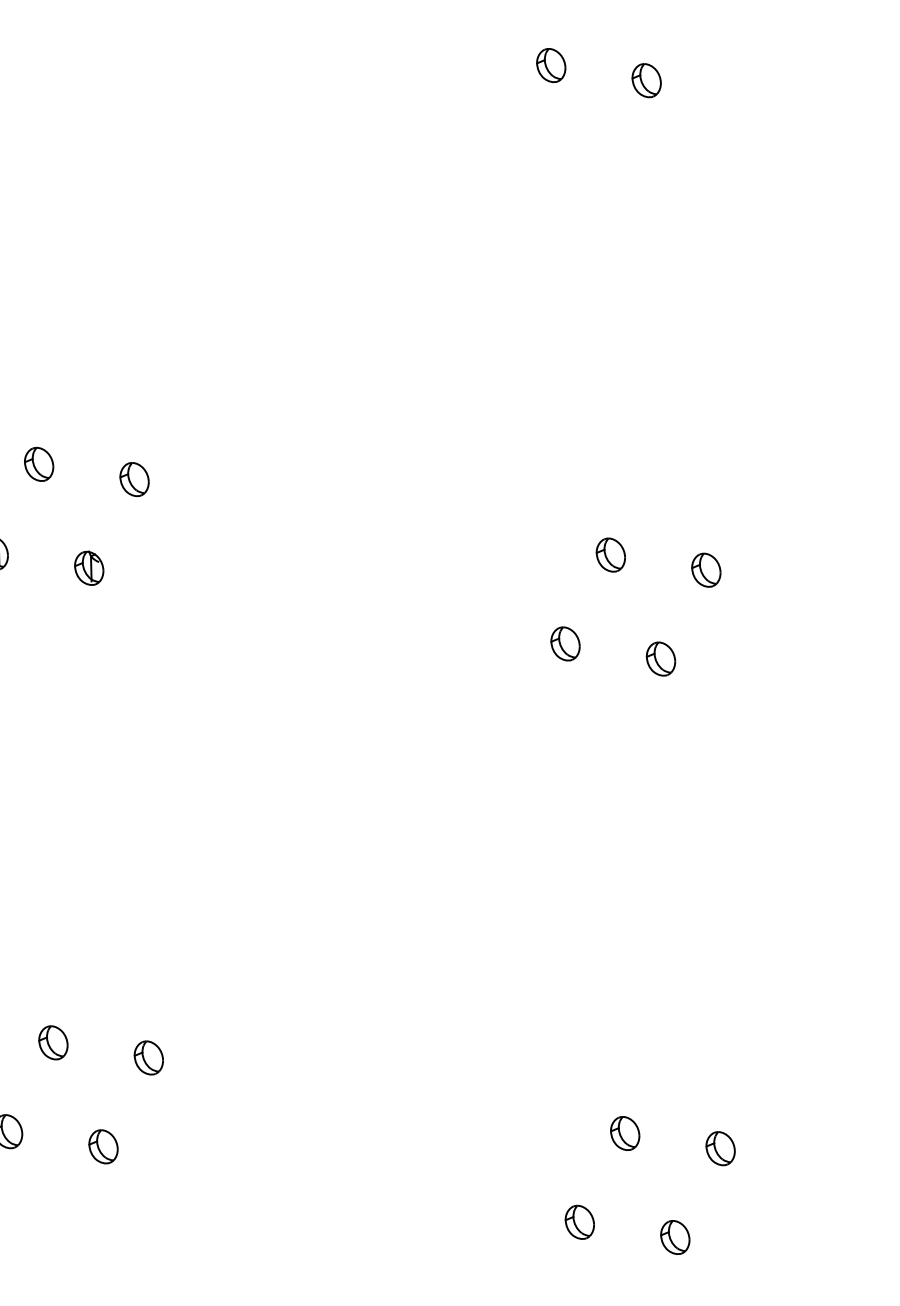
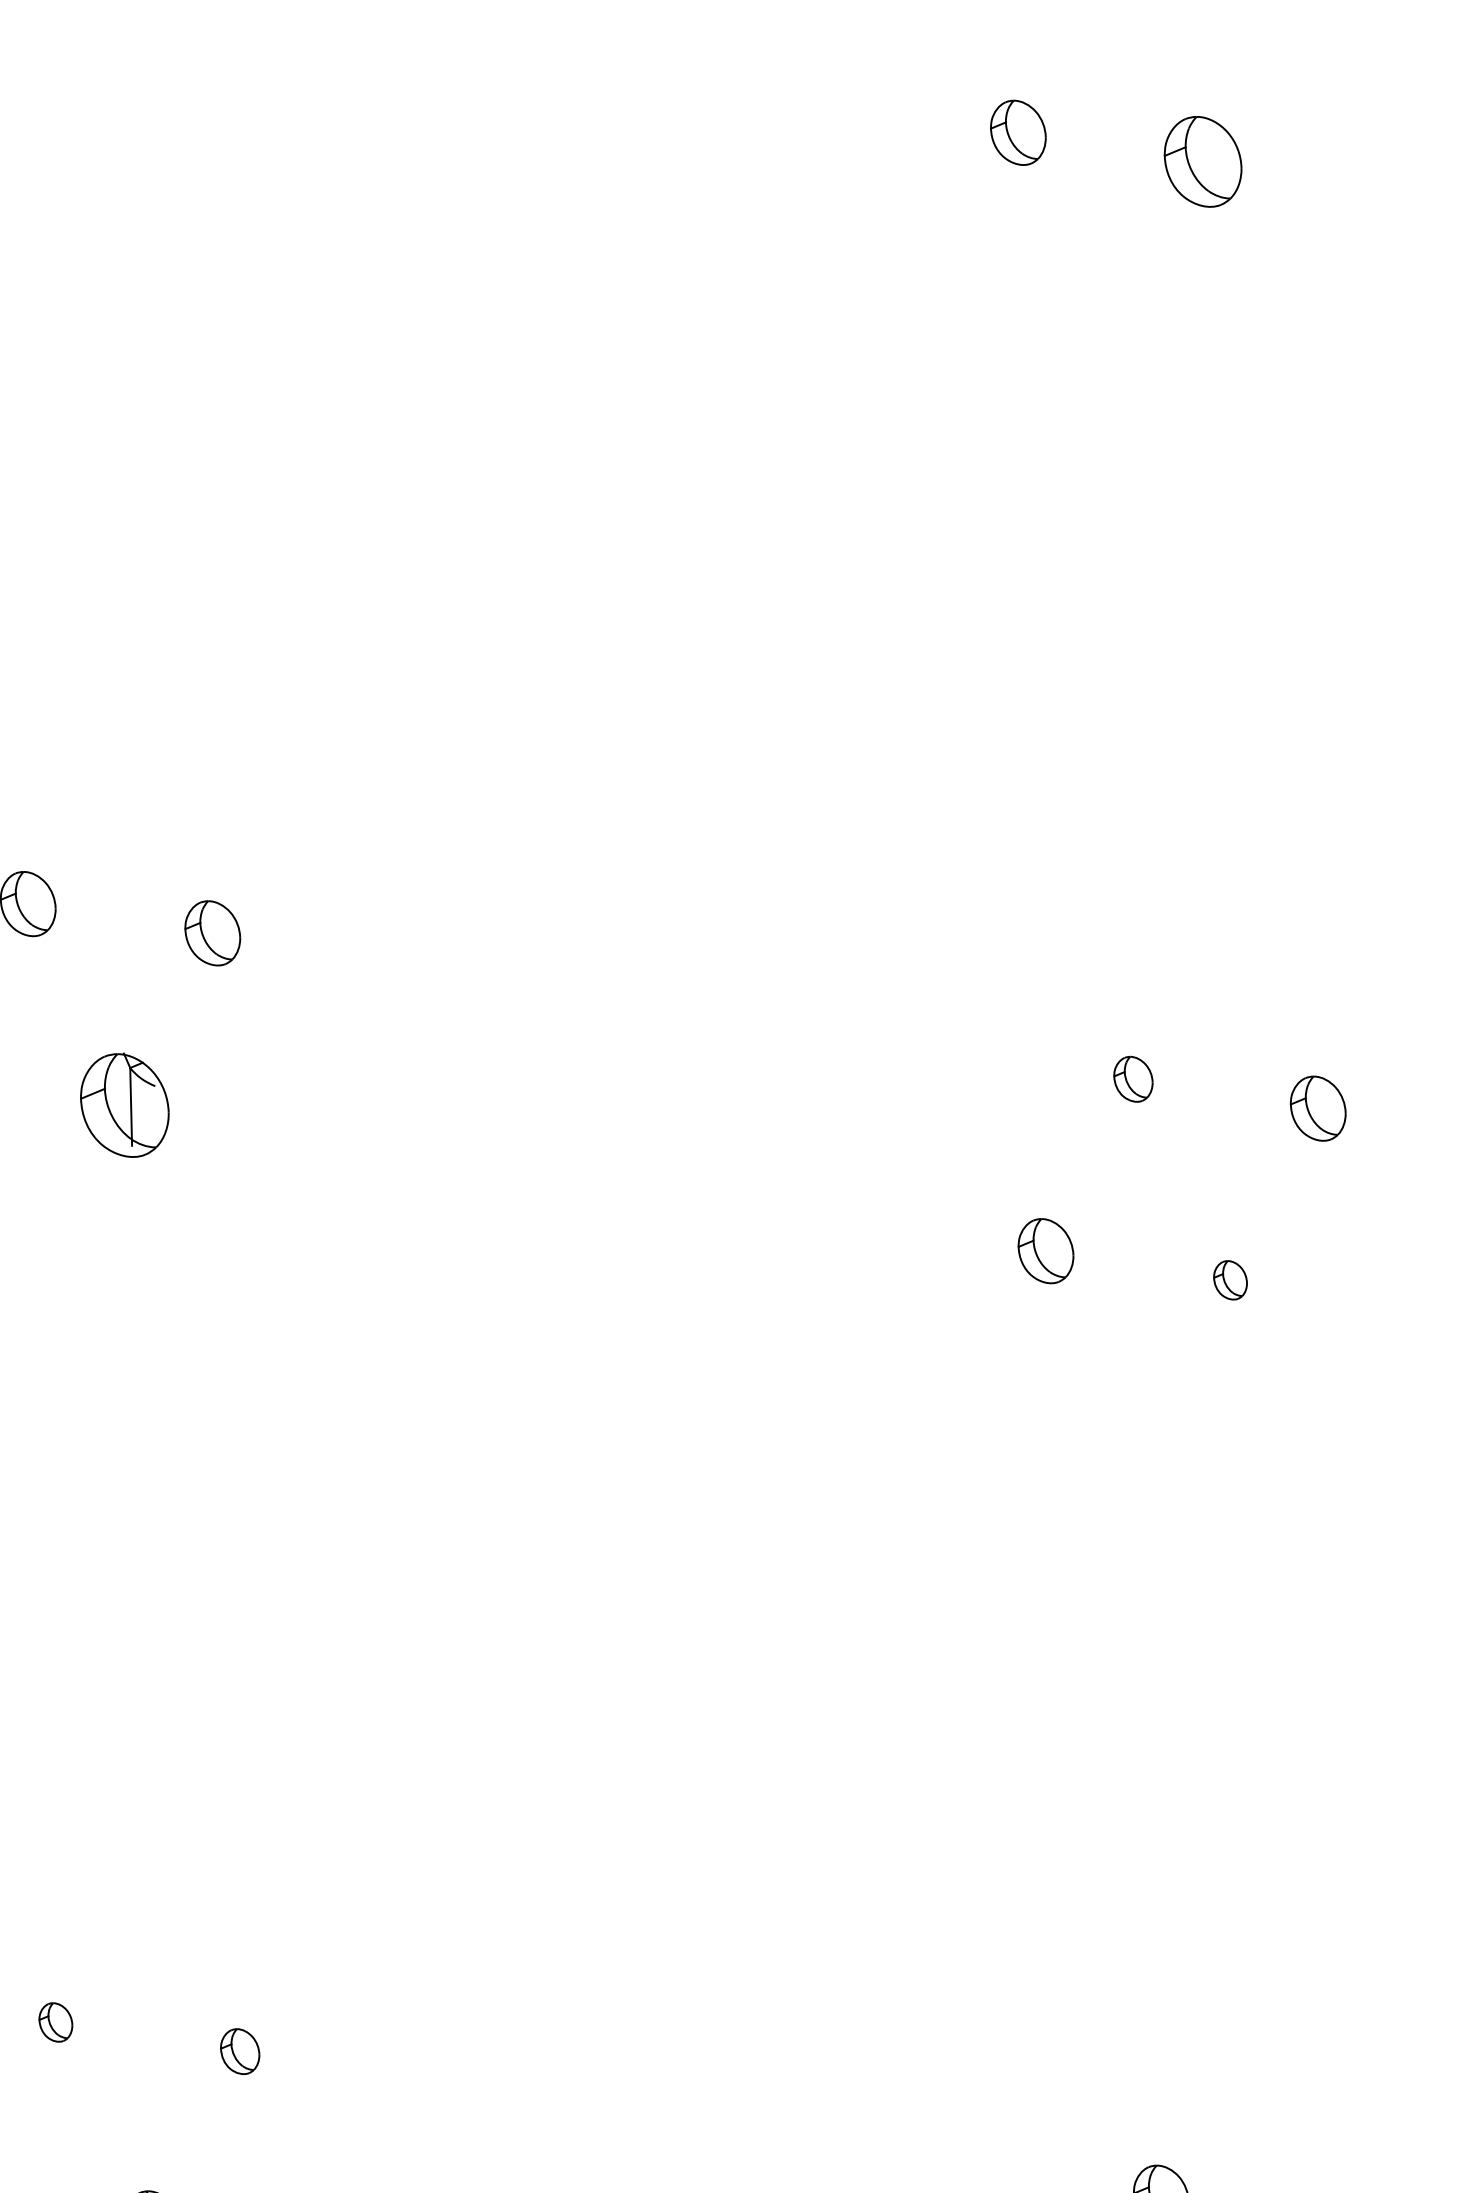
part: (646, 80) -> (1202, 161), size x1.4
part: (610, 554) -> (1132, 1078), size x0.7
part: (89, 567) -> (125, 1103), size x1.6
part: (660, 658) -> (1229, 1279), size x0.6
part: (53, 1042) -> (55, 2021), size x0.6
part: (148, 1057) -> (239, 2050), size x0.7

